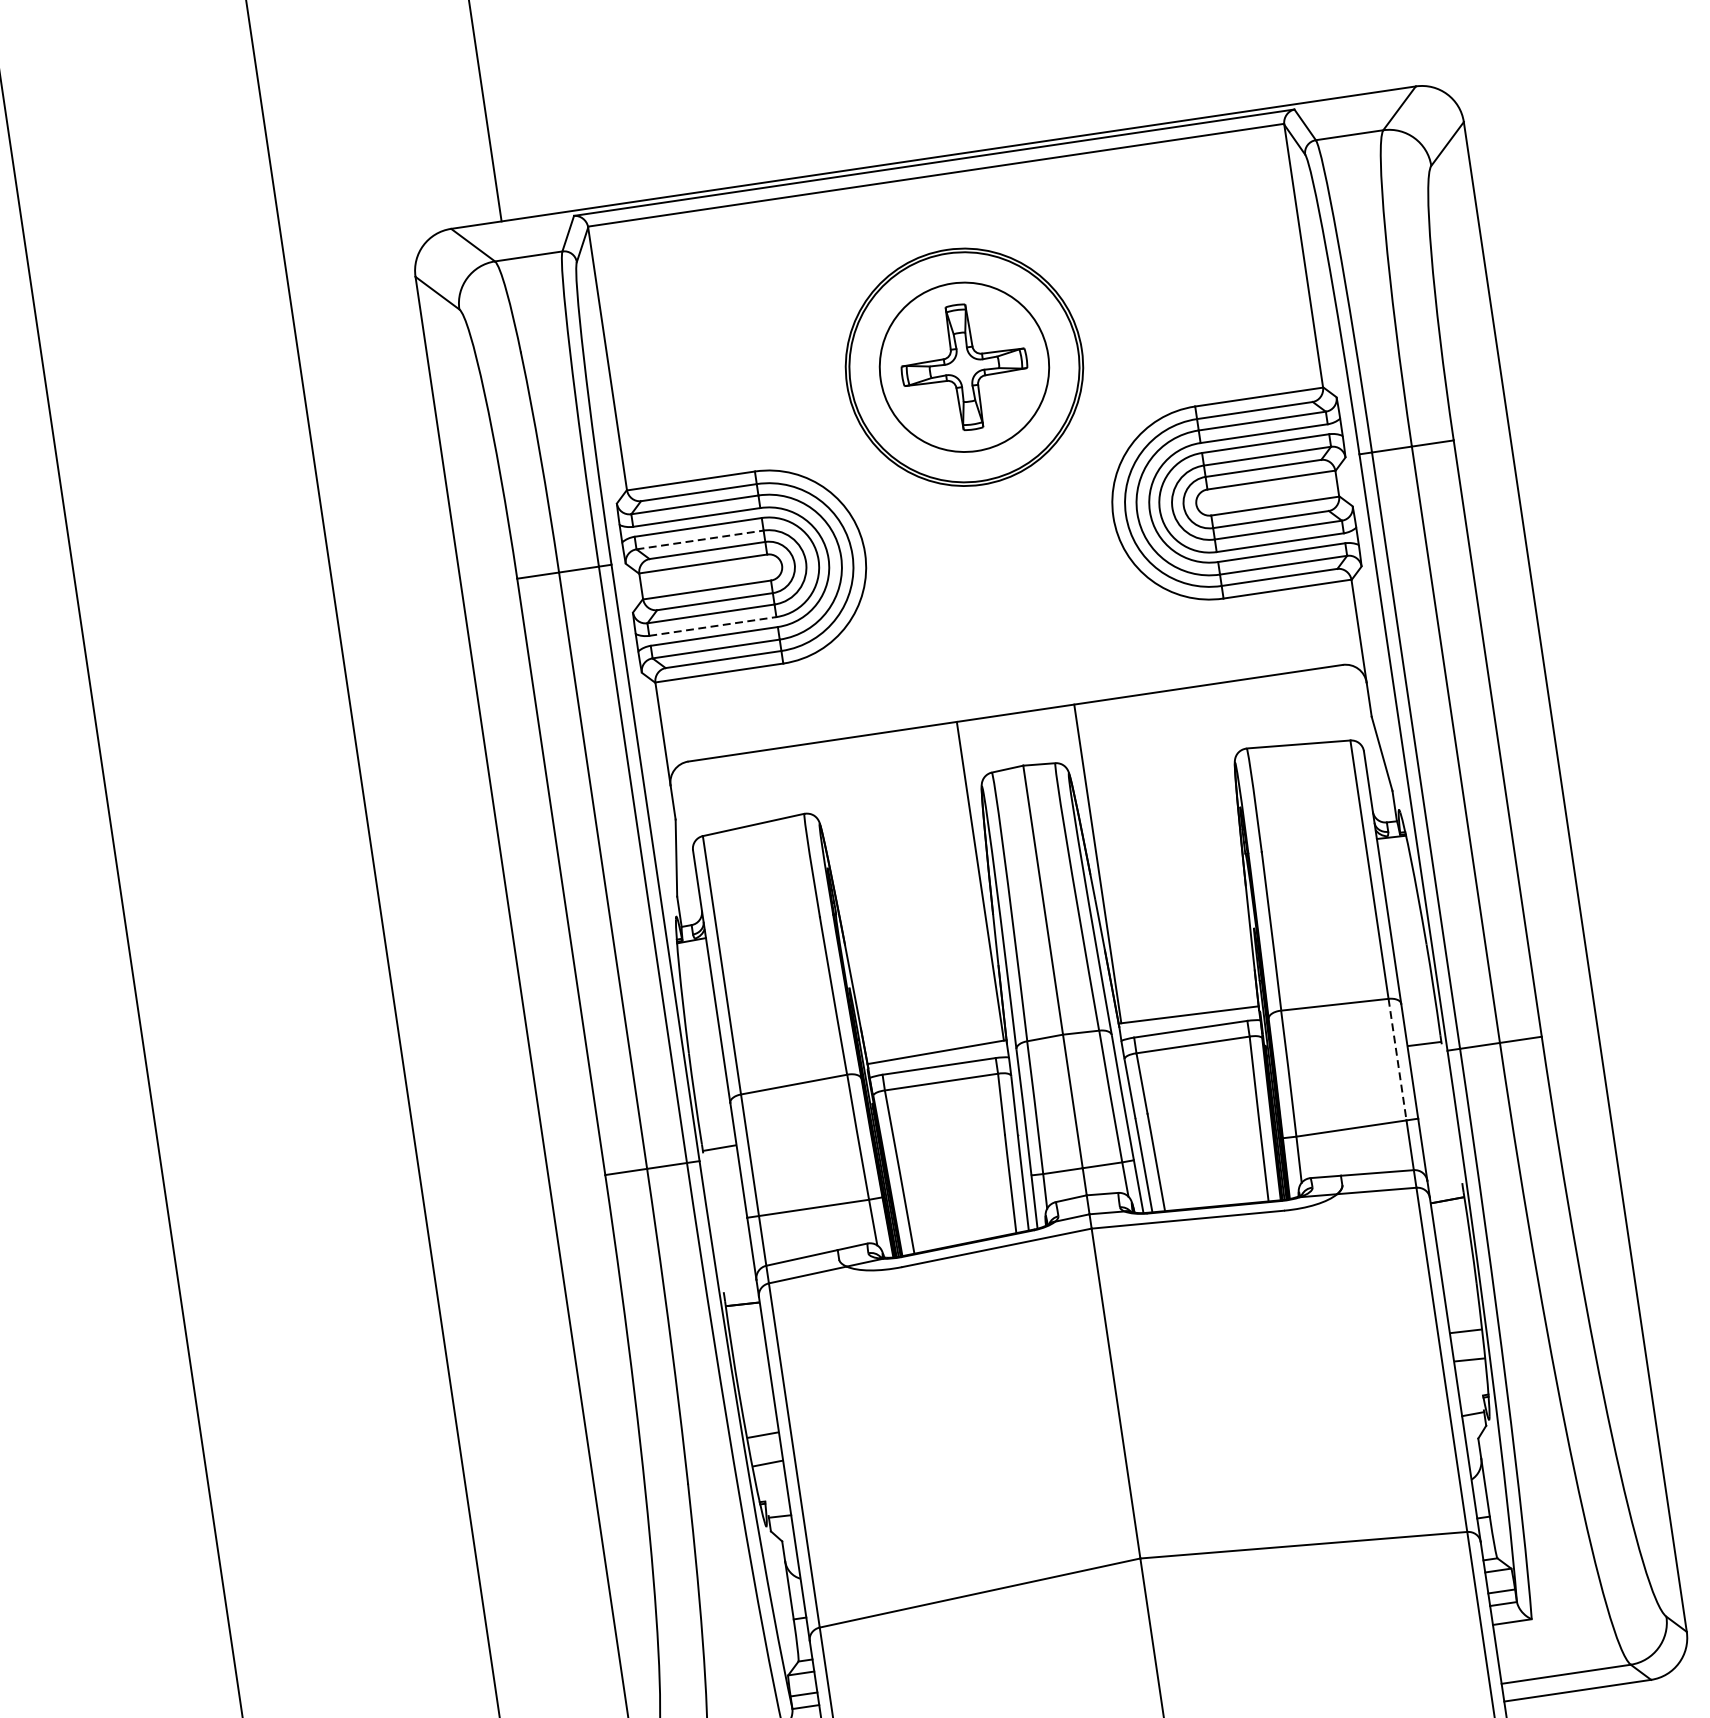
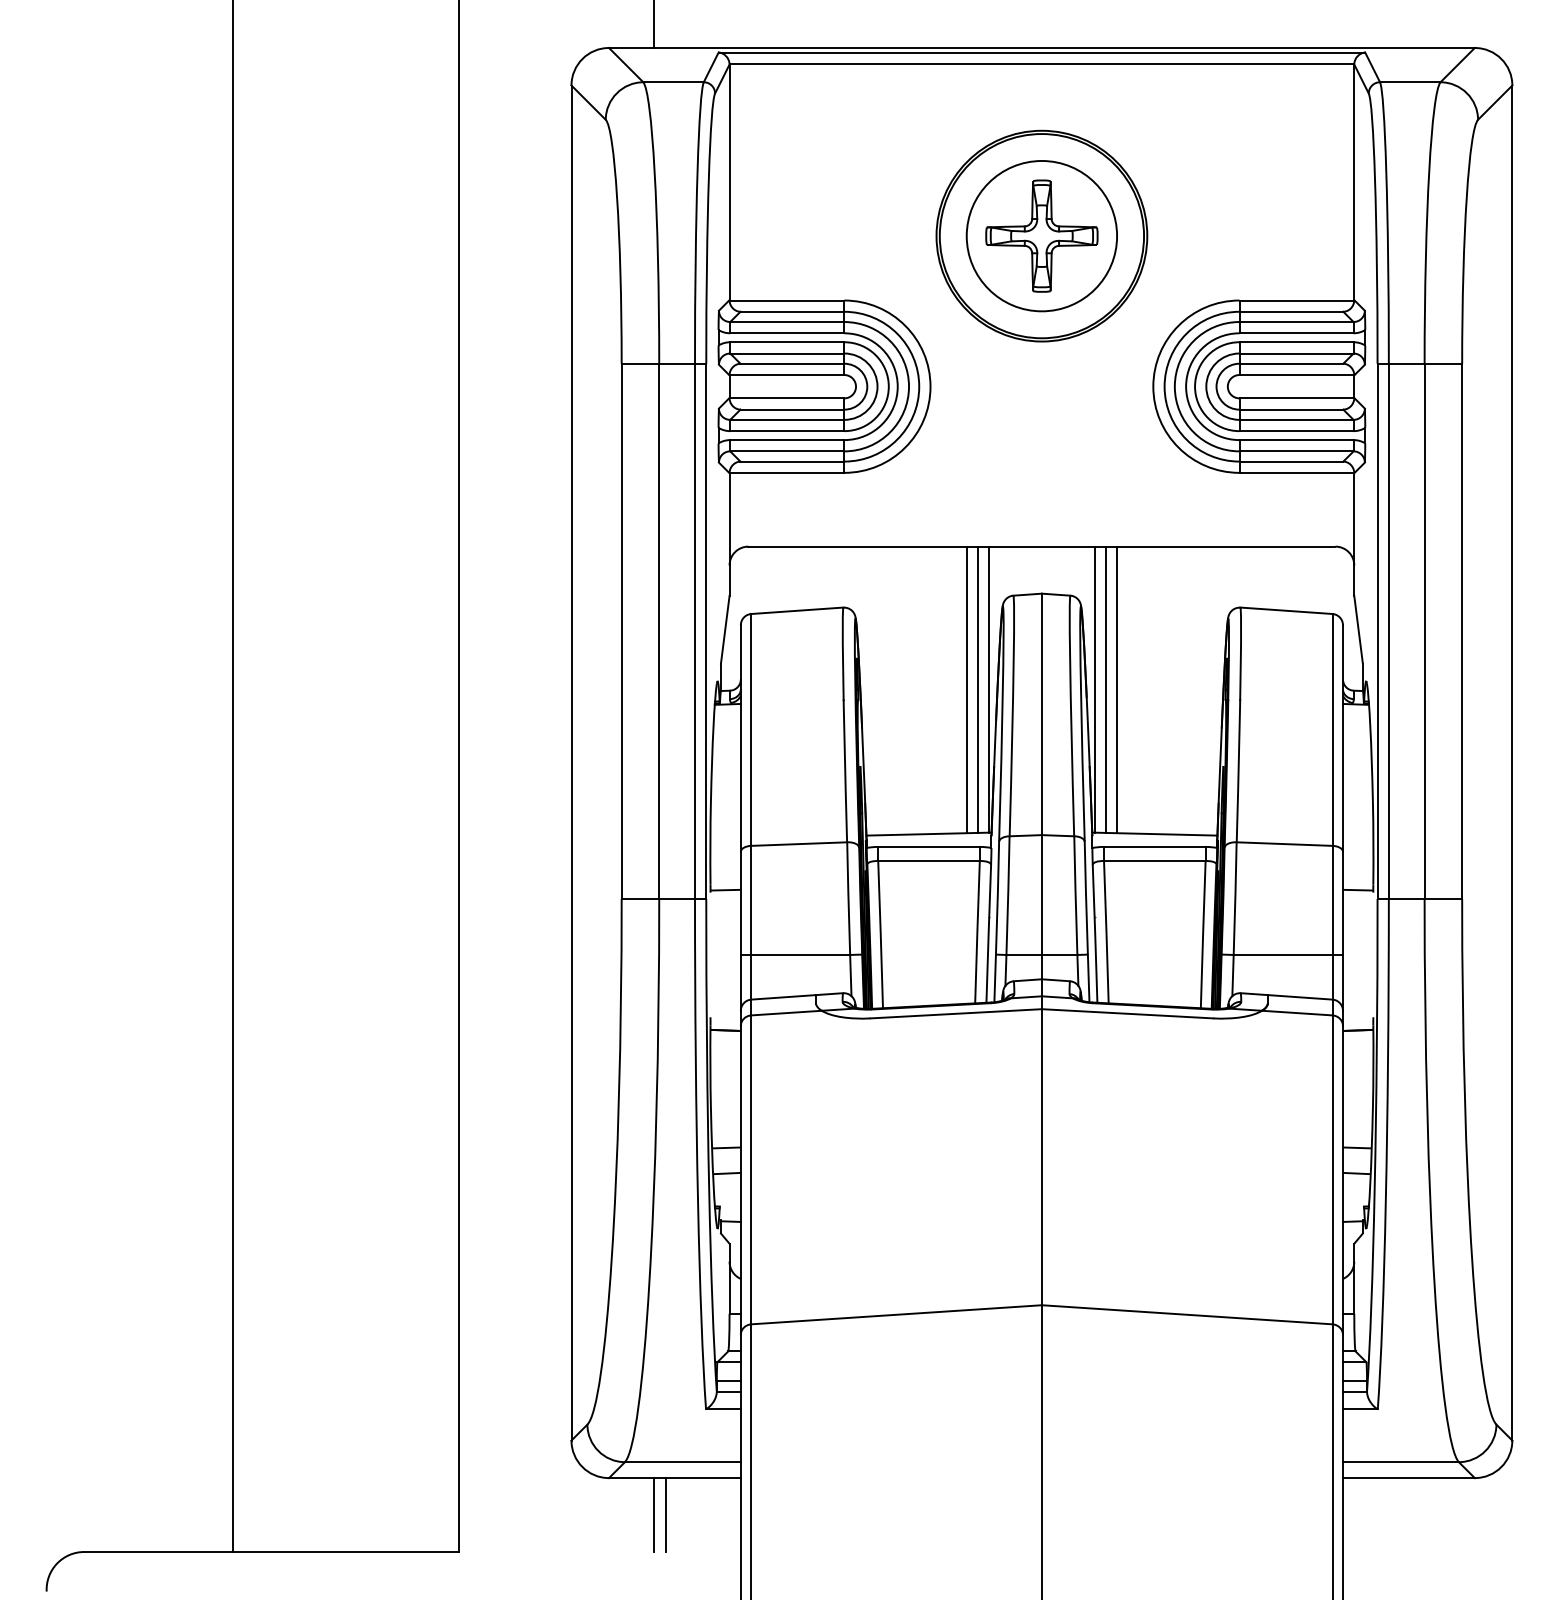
line: (700, 539) -> (787, 353), dashed -> solid
line: (713, 626) -> (787, 431), dashed -> solid
line: (1123, 859) -> (1117, 689), added
line: (1109, 861) -> (1105, 689), added
line: (967, 883) -> (977, 689), added
line: (955, 884) -> (966, 689), added
line: (1397, 1059) -> (1332, 900), dashed -> solid

